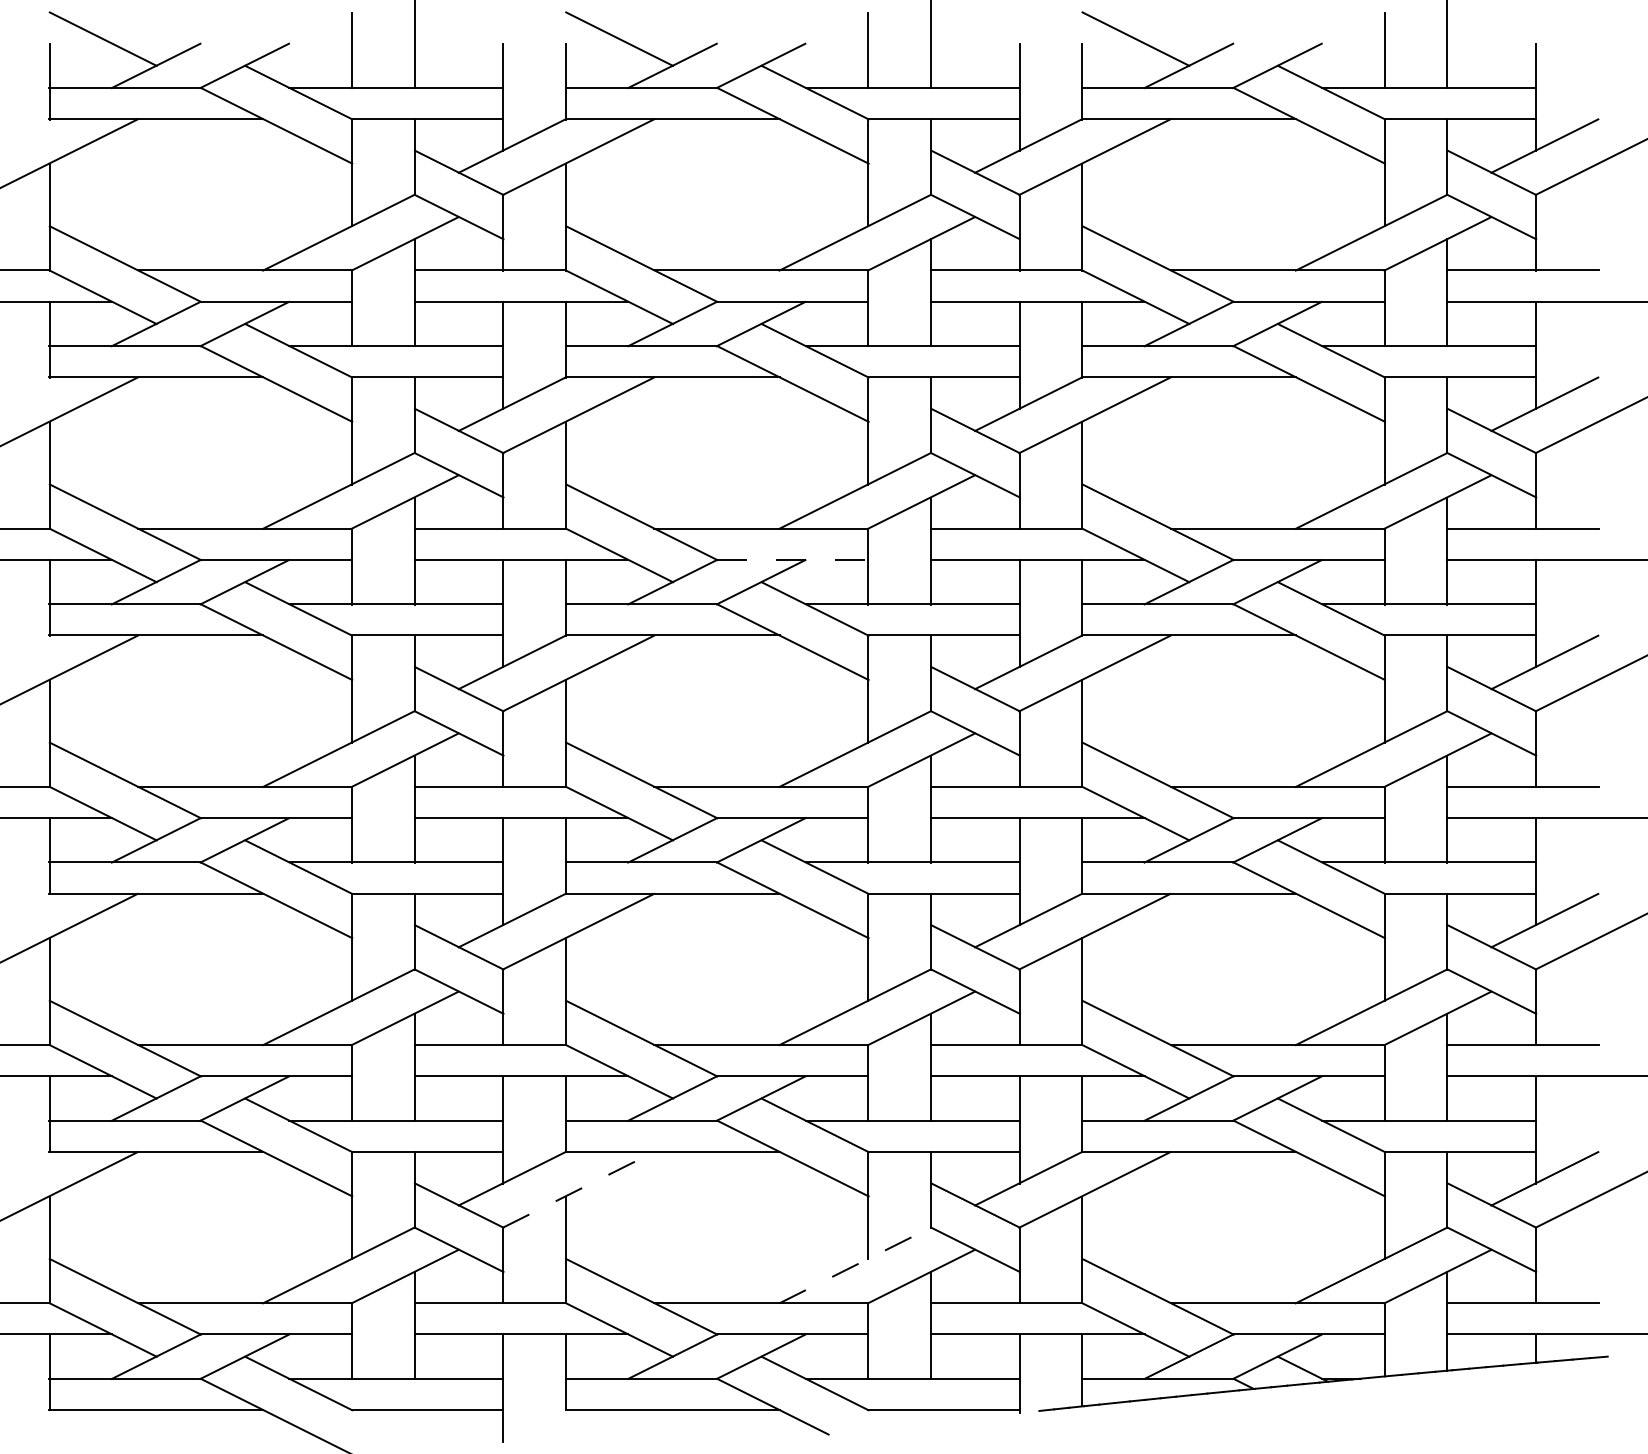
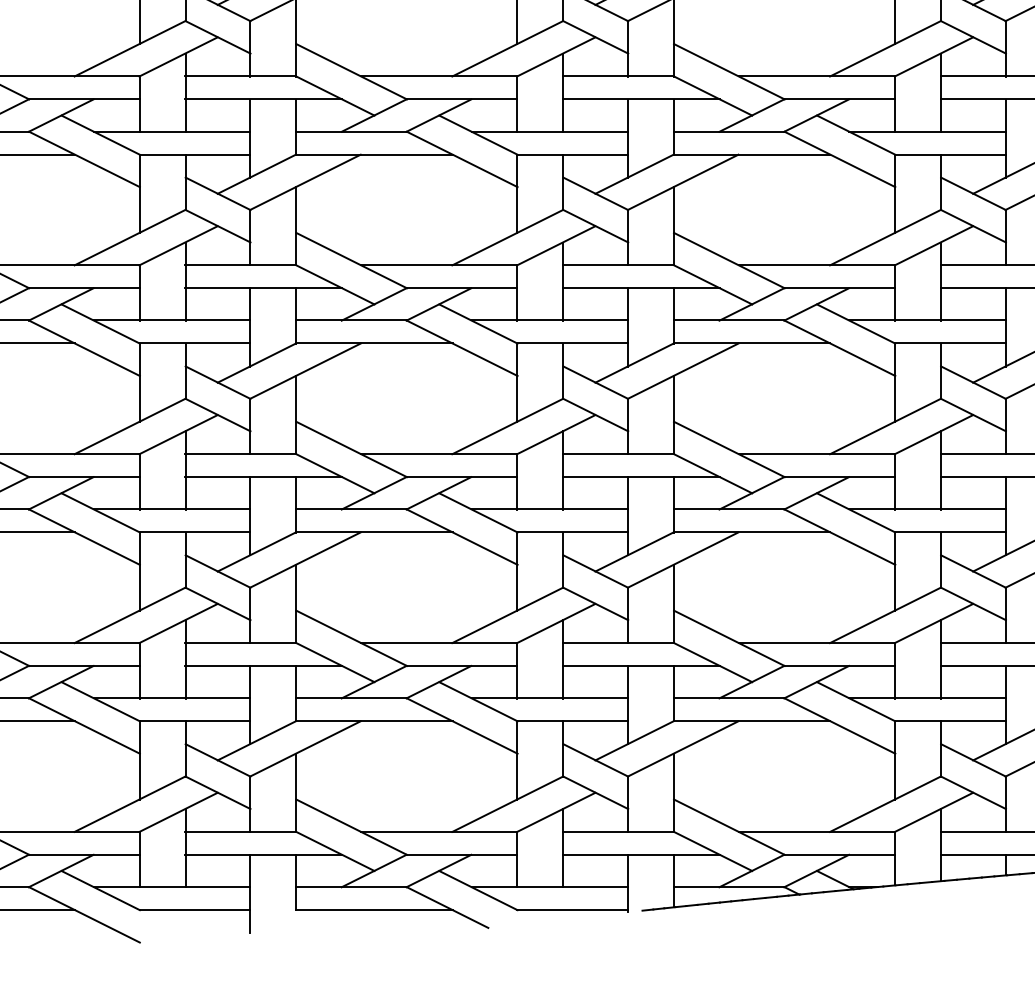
line: (792, 559) -> (461, 287), dashed -> solid
line: (578, 1189) -> (305, 748), dashed -> solid
line: (855, 1265) -> (507, 804), dashed -> solid

